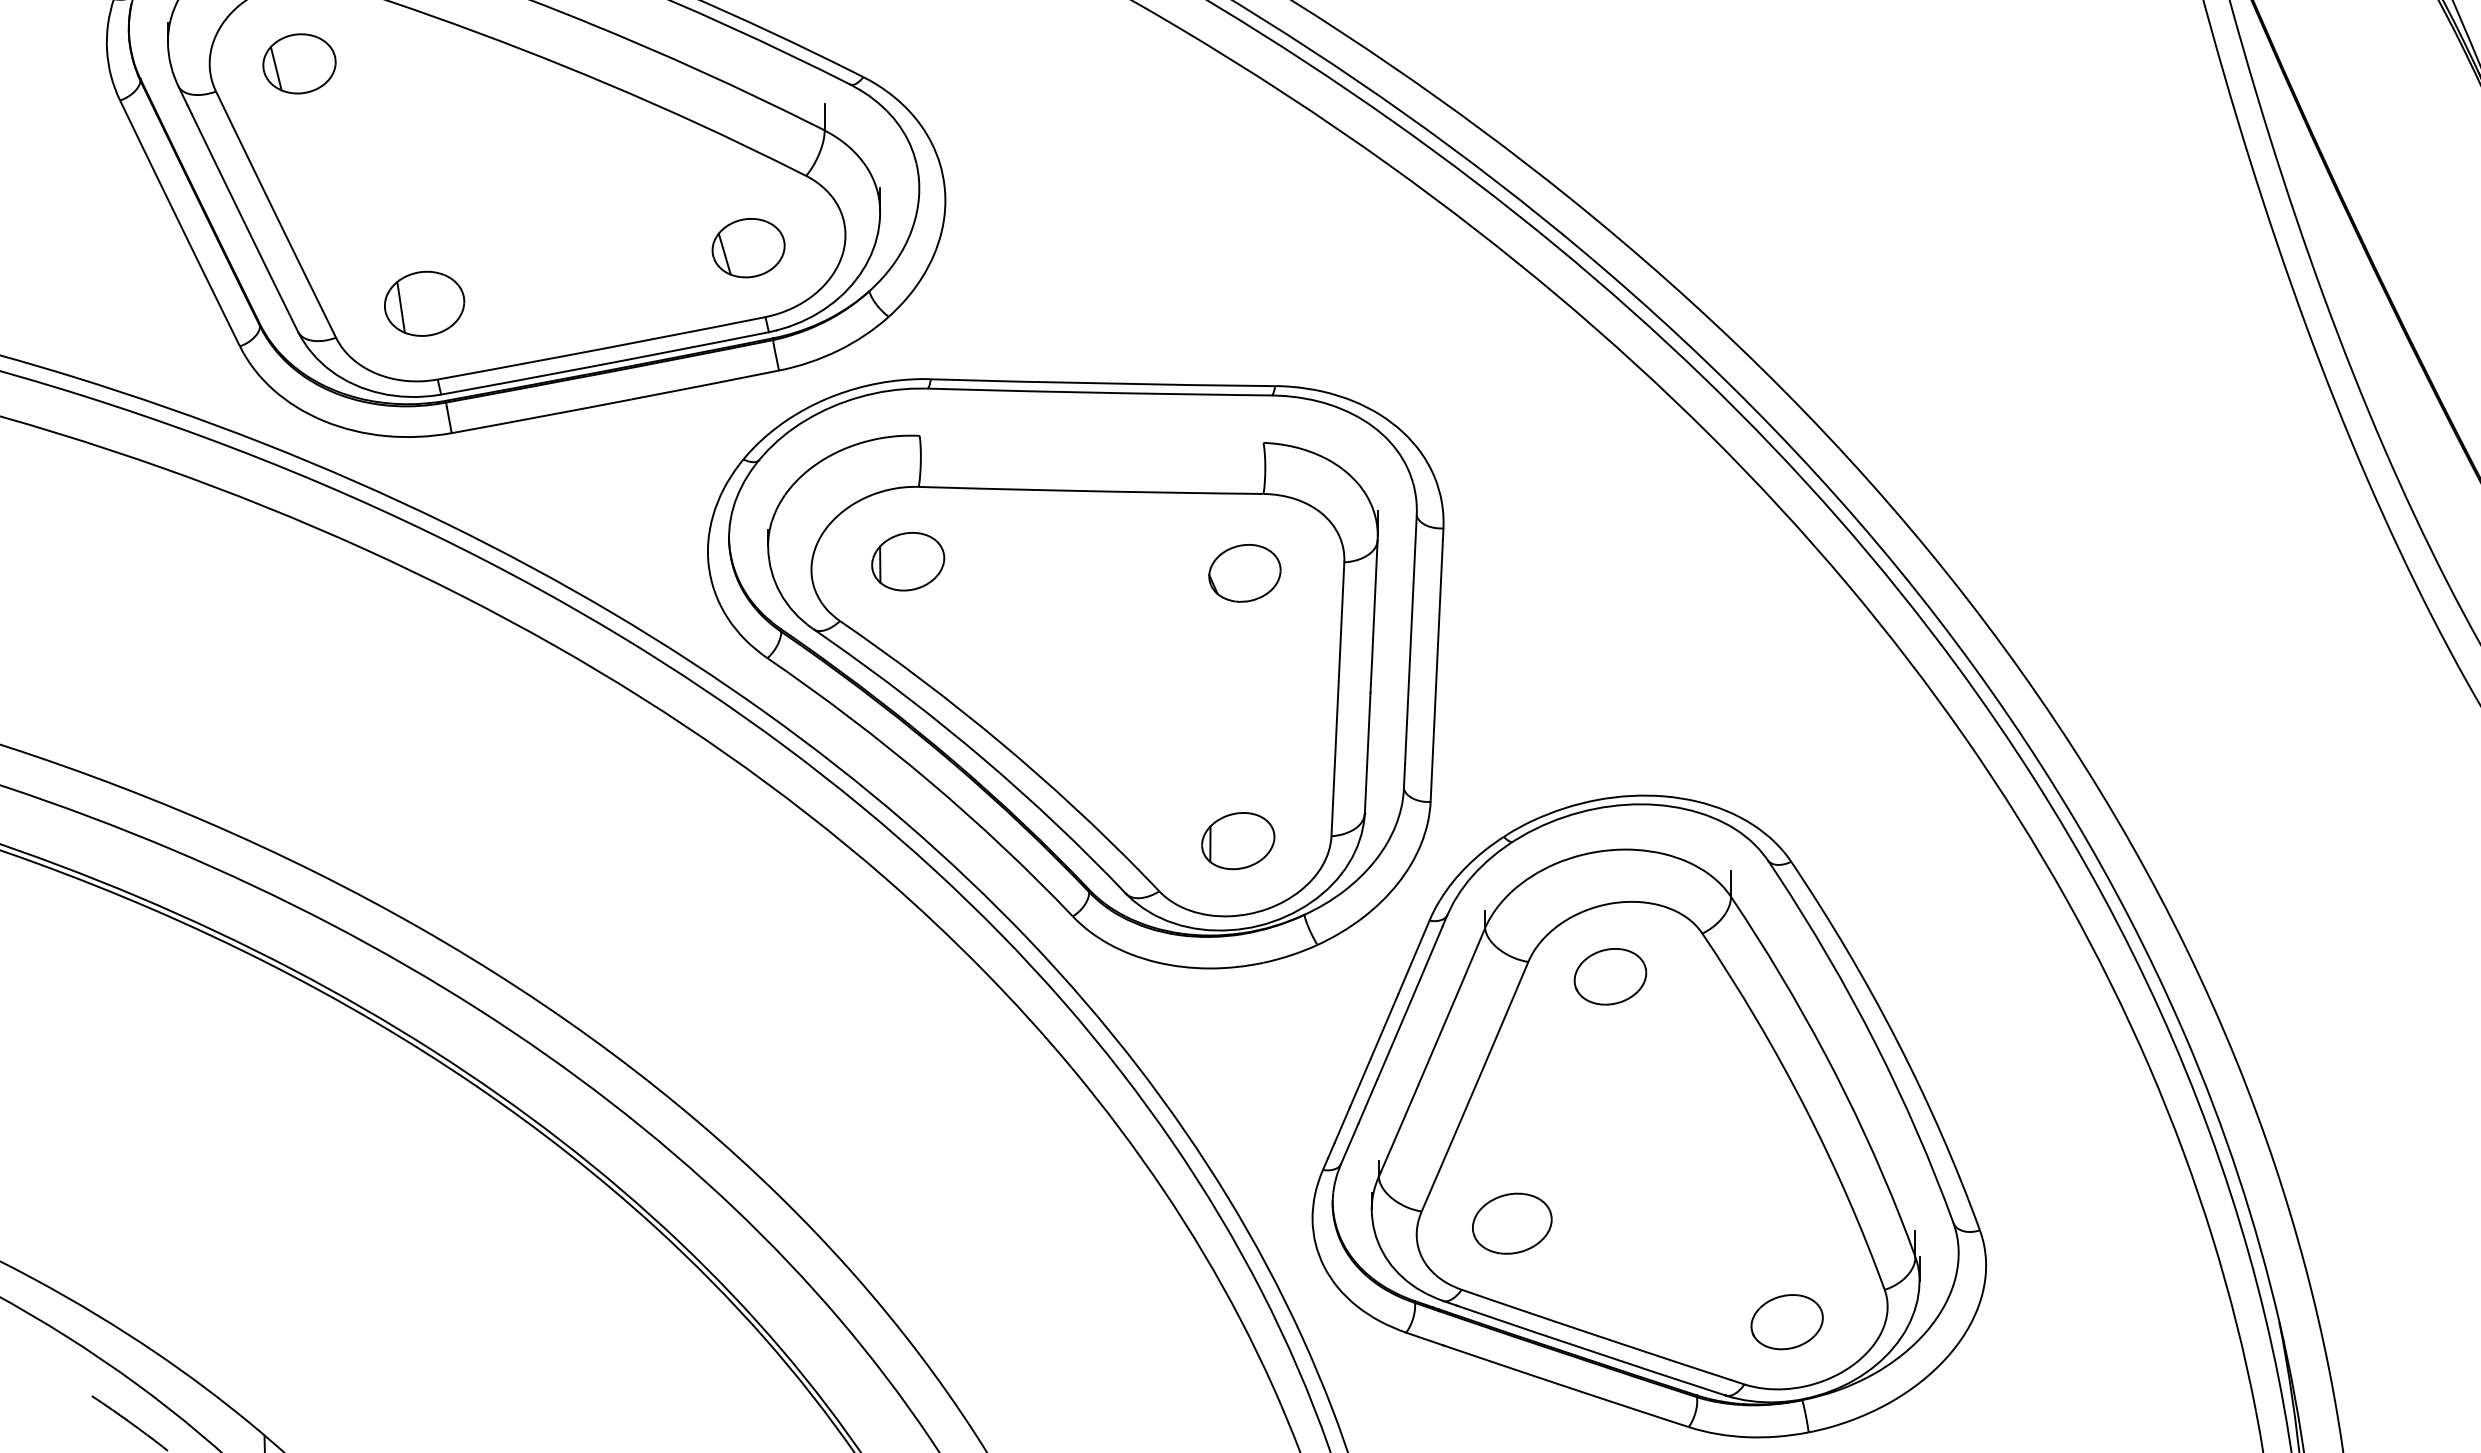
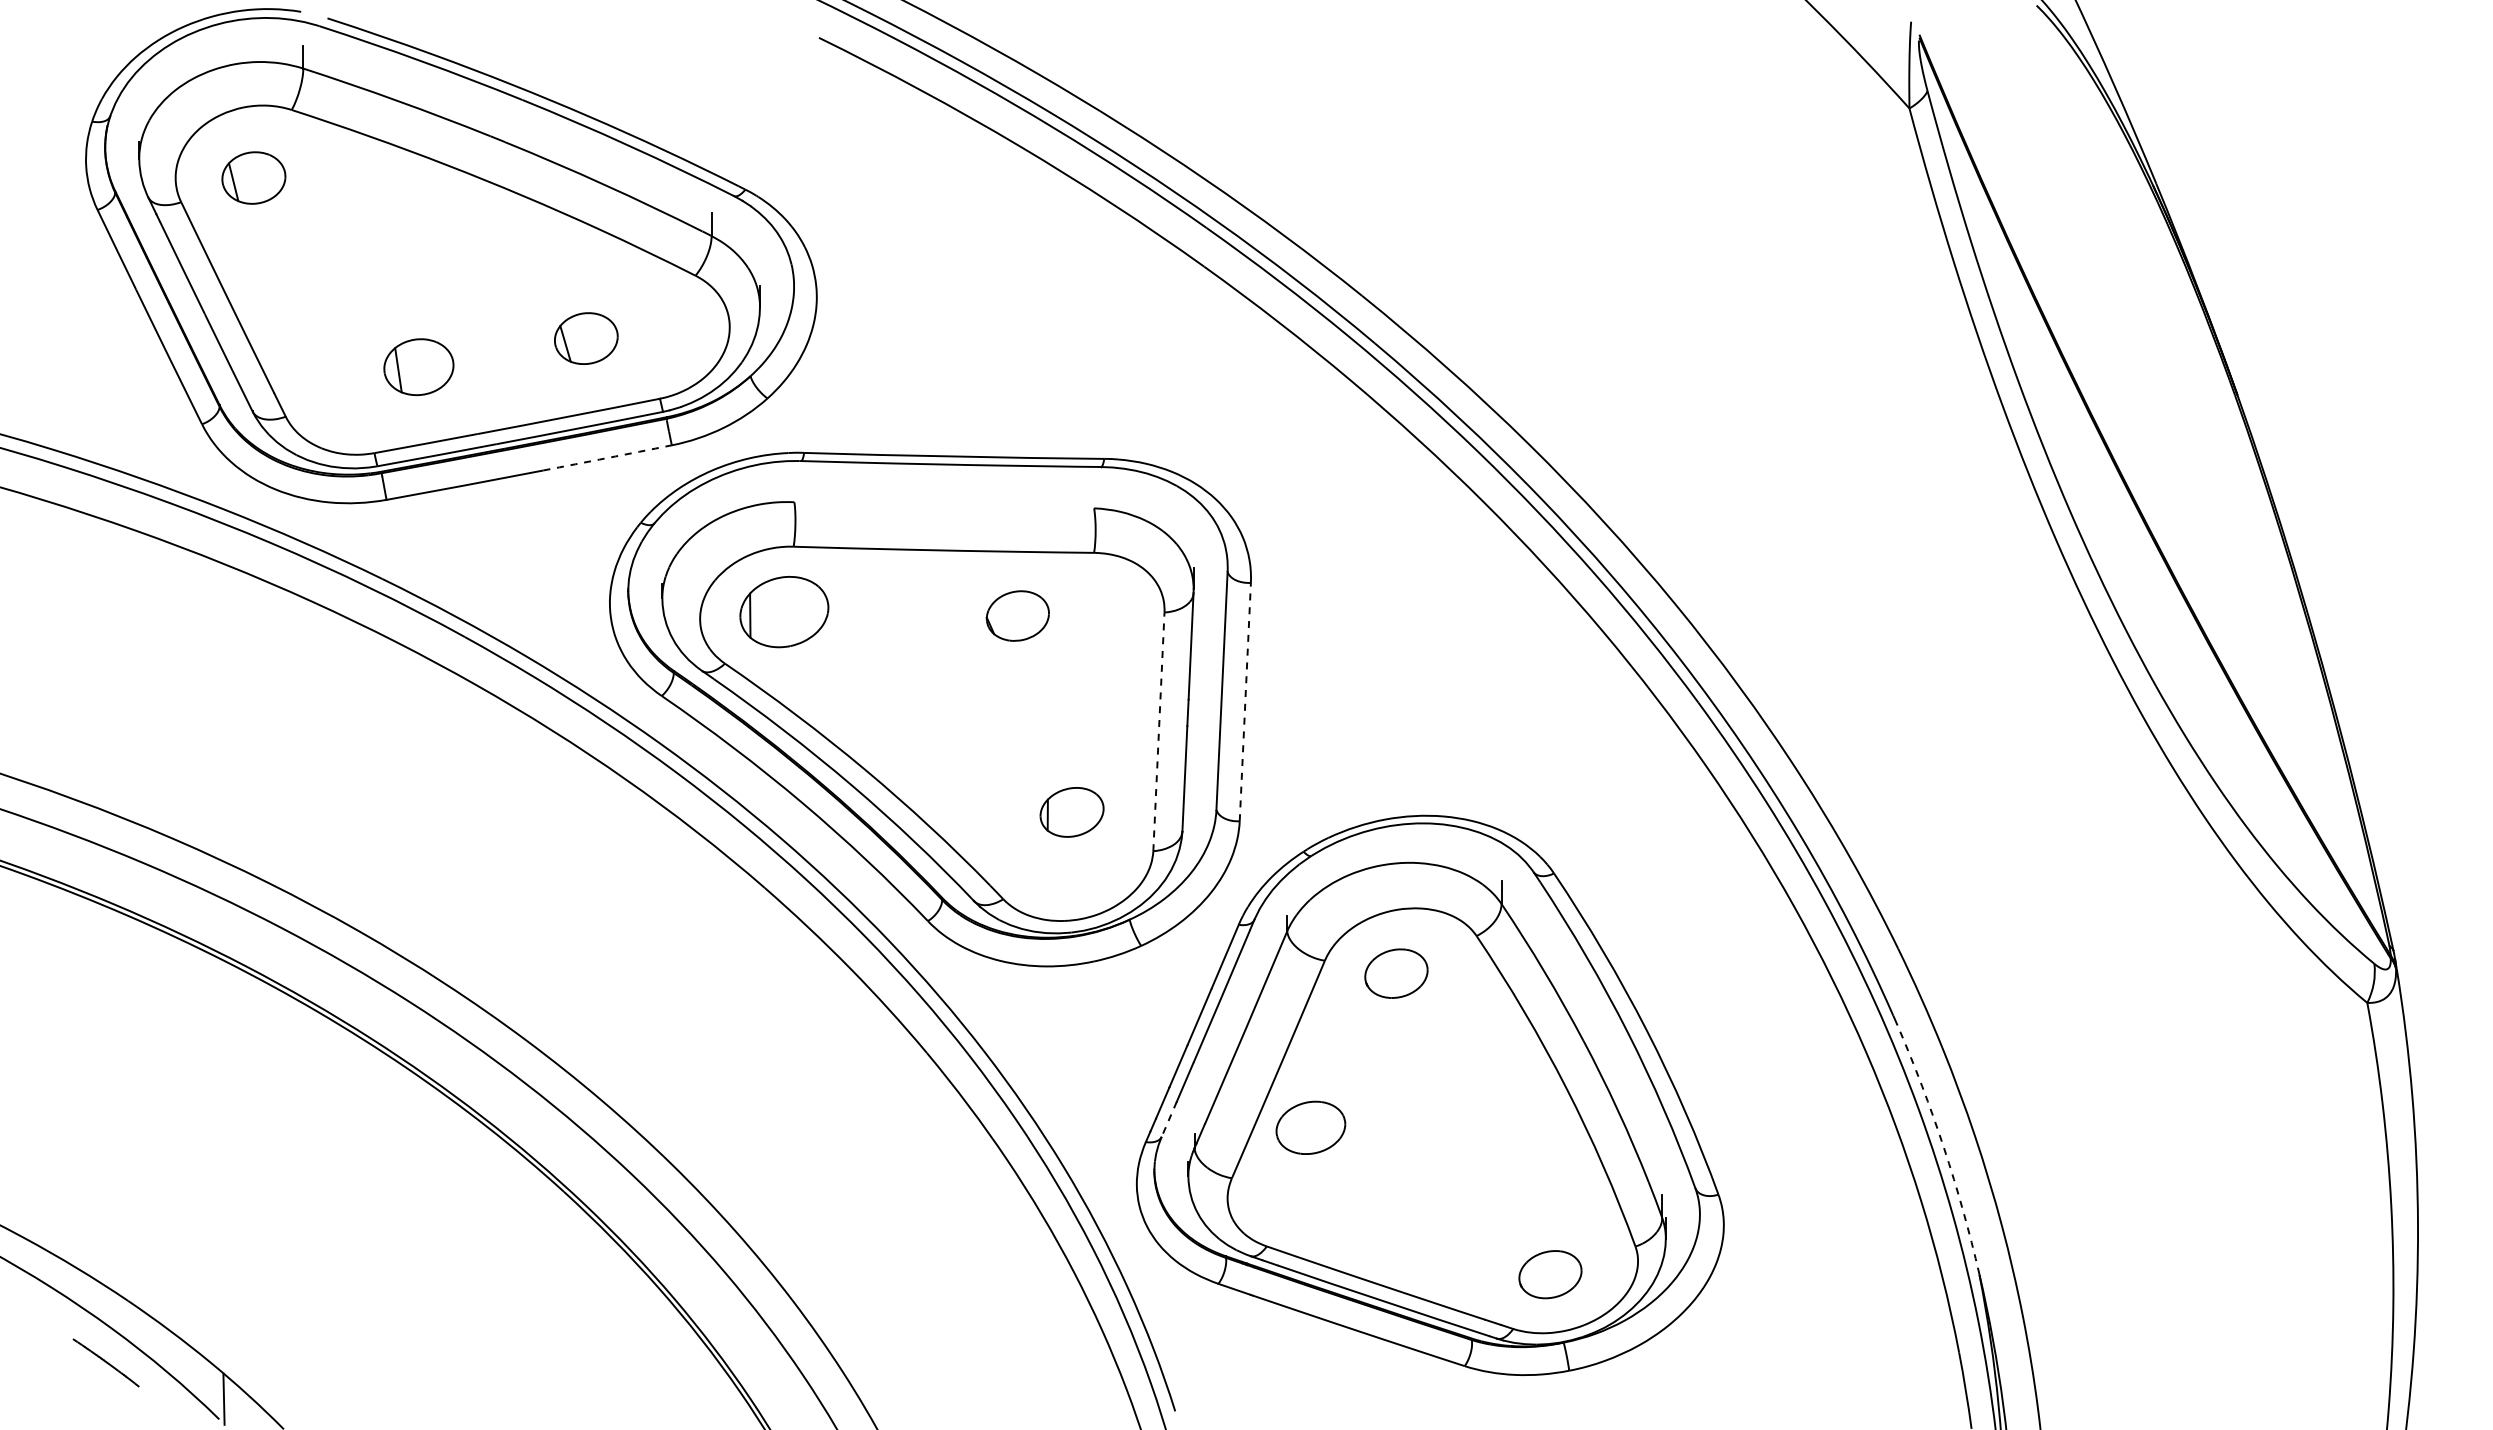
part: (748, 247) -> (586, 338), moved
part: (424, 304) -> (418, 367), moved
arc: (705, 385) -> (607, 458), solid -> dashed
part: (908, 561) -> (784, 611), size x1.4
part: (1244, 572) -> (1017, 615), moved
line: (1437, 664) -> (1245, 701), solid -> dashed
line: (1337, 698) -> (1158, 731), solid -> dashed
part: (1237, 841) -> (1071, 812), moved
line: (1350, 1144) -> (1169, 1119), solid -> dashed
arc: (2239, 1177) -> (1944, 1148), solid -> dashed
part: (1511, 1223) -> (1310, 1127), moved

